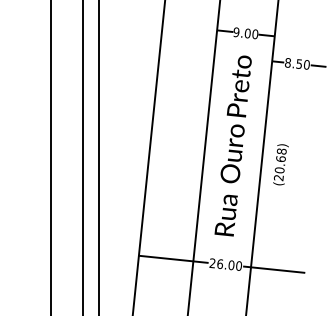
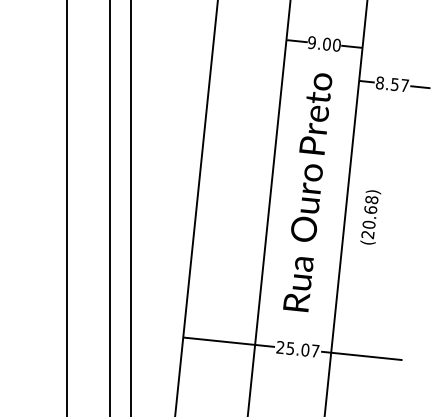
text: (306, 64) -> (404, 85), 8.50 -> 8.57
text: (229, 264) -> (302, 349), 26.00 -> 25.07

